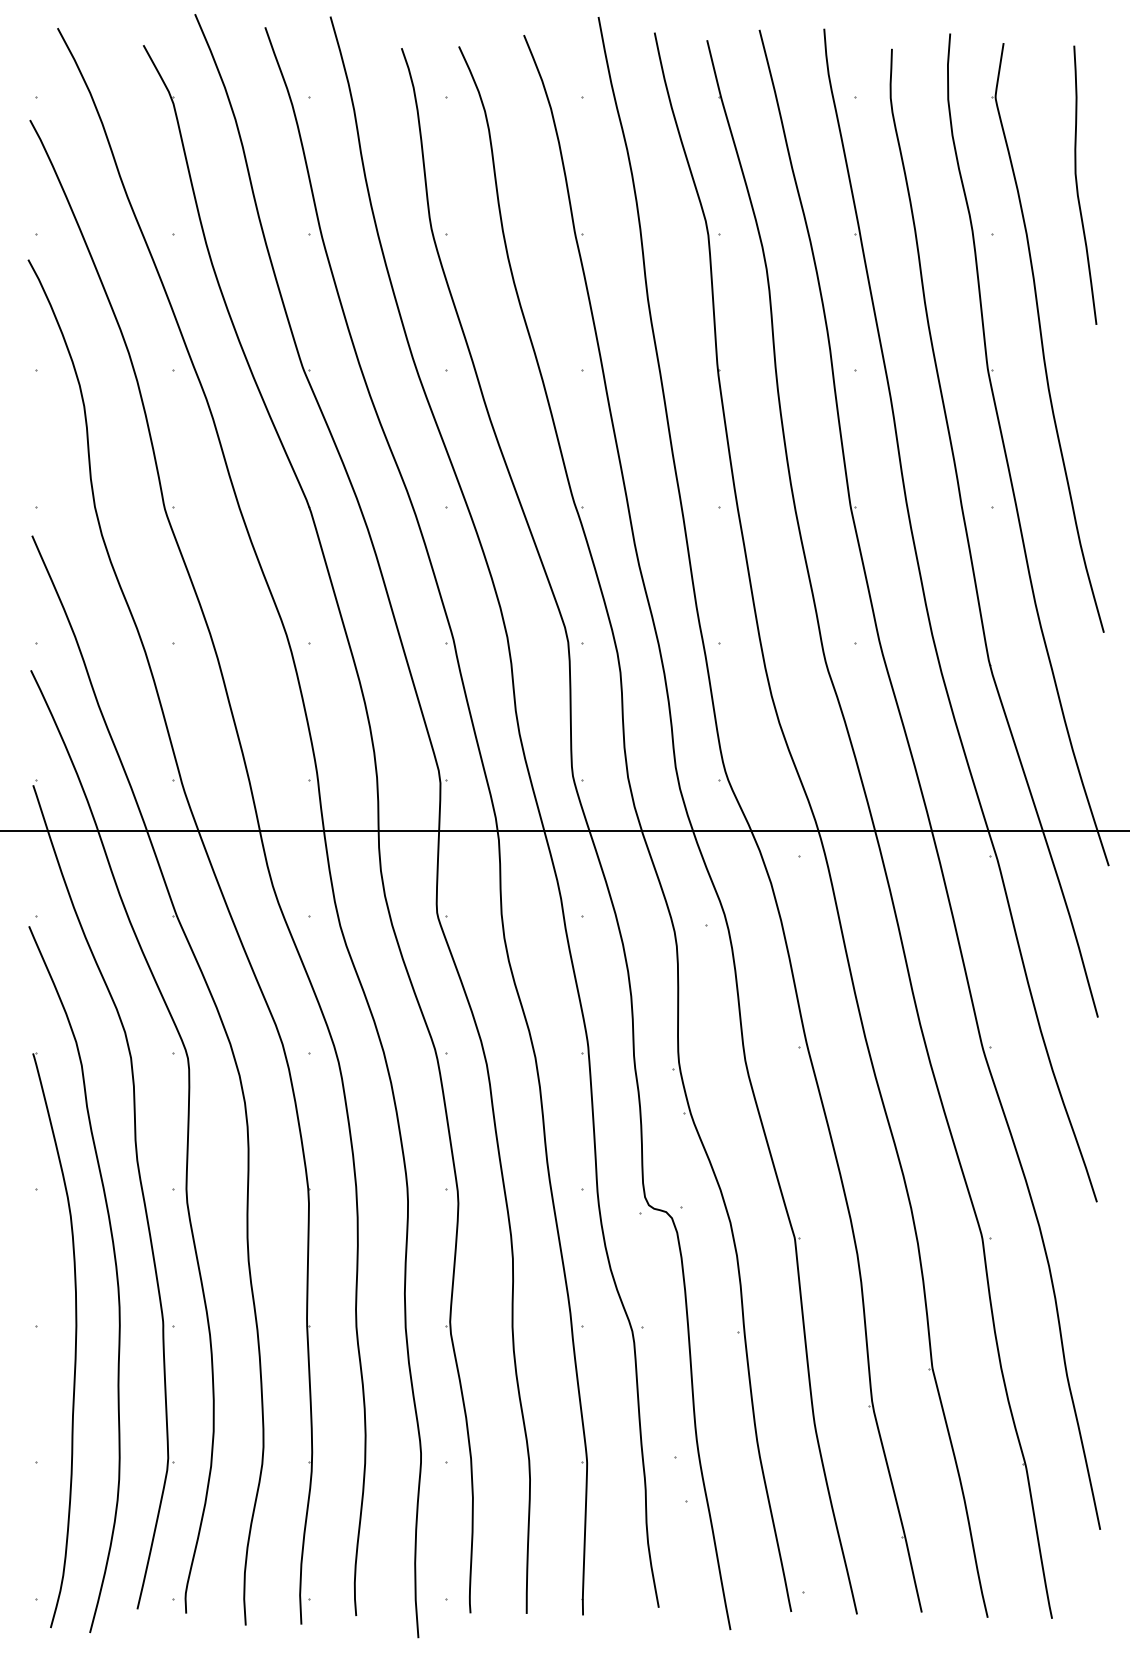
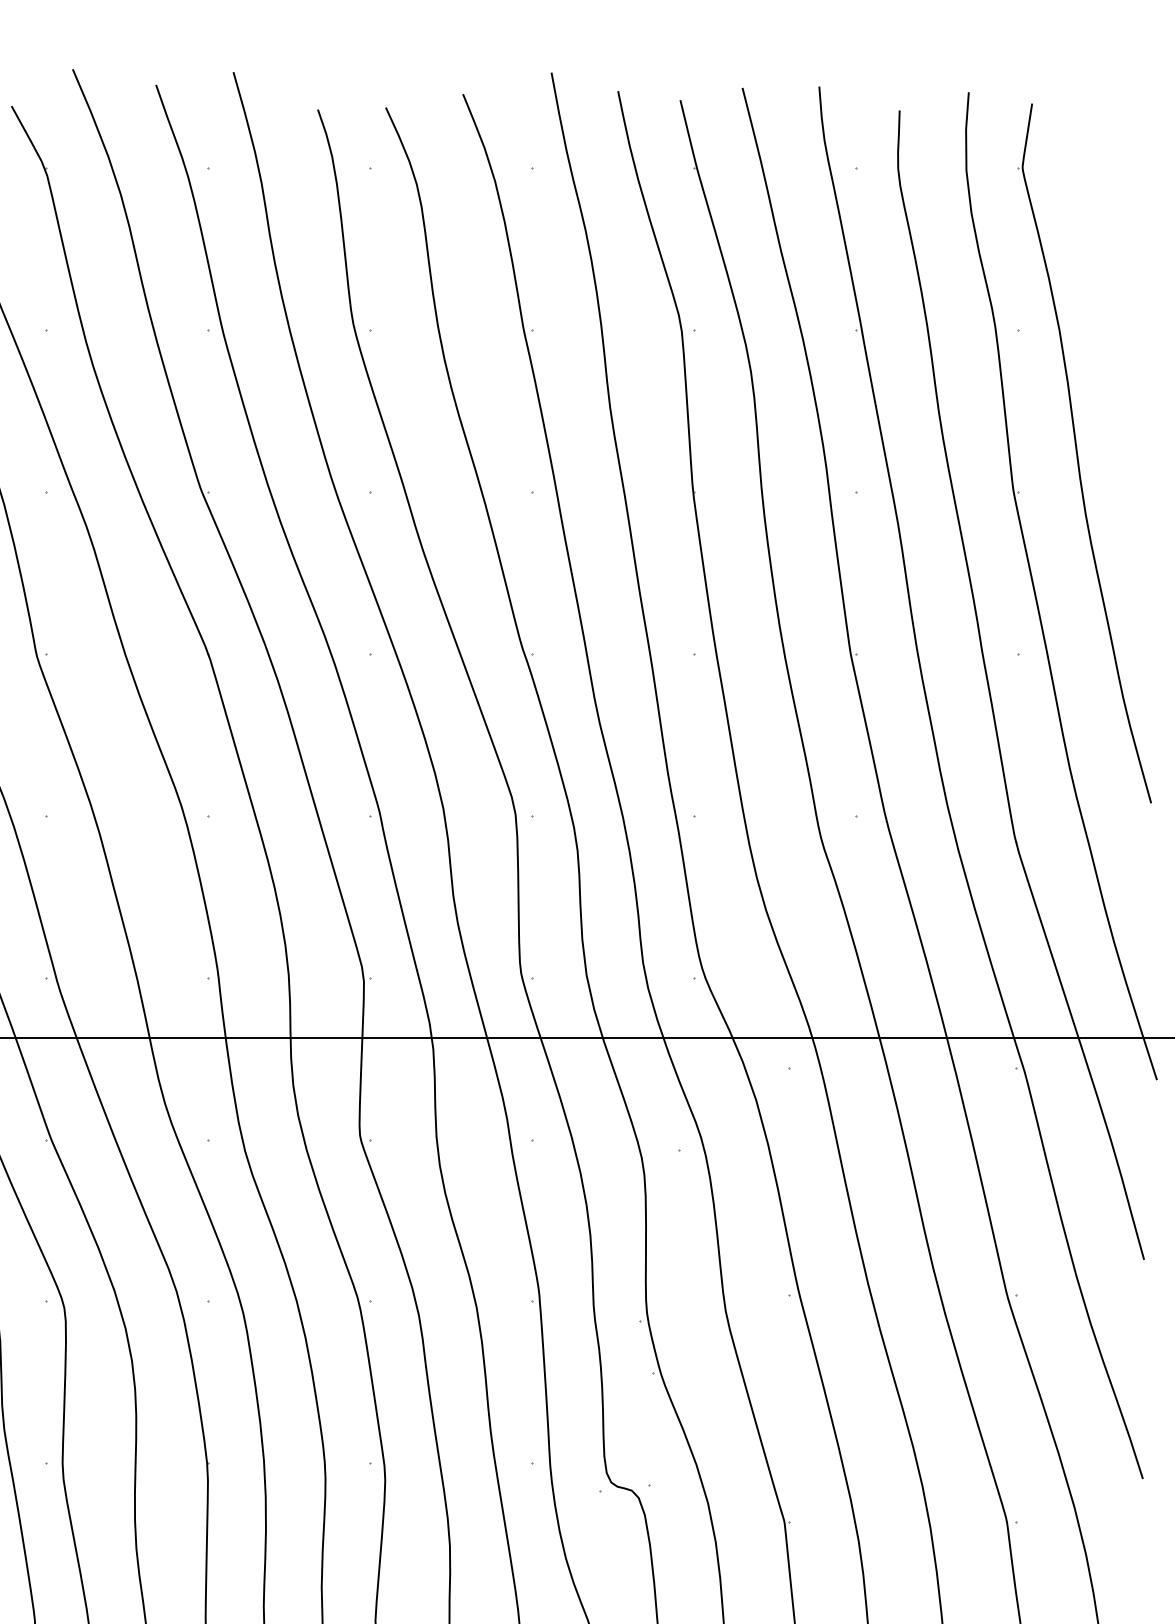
curve: (1077, 184) -> (1119, 271), removed

